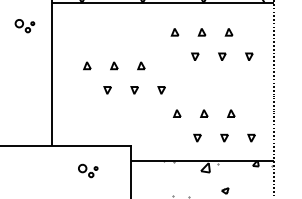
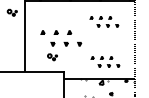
part: (211, 43) -> (104, 21), size x0.7
part: (213, 124) -> (105, 61), size x0.7
part: (88, 171) -> (52, 57), moved

